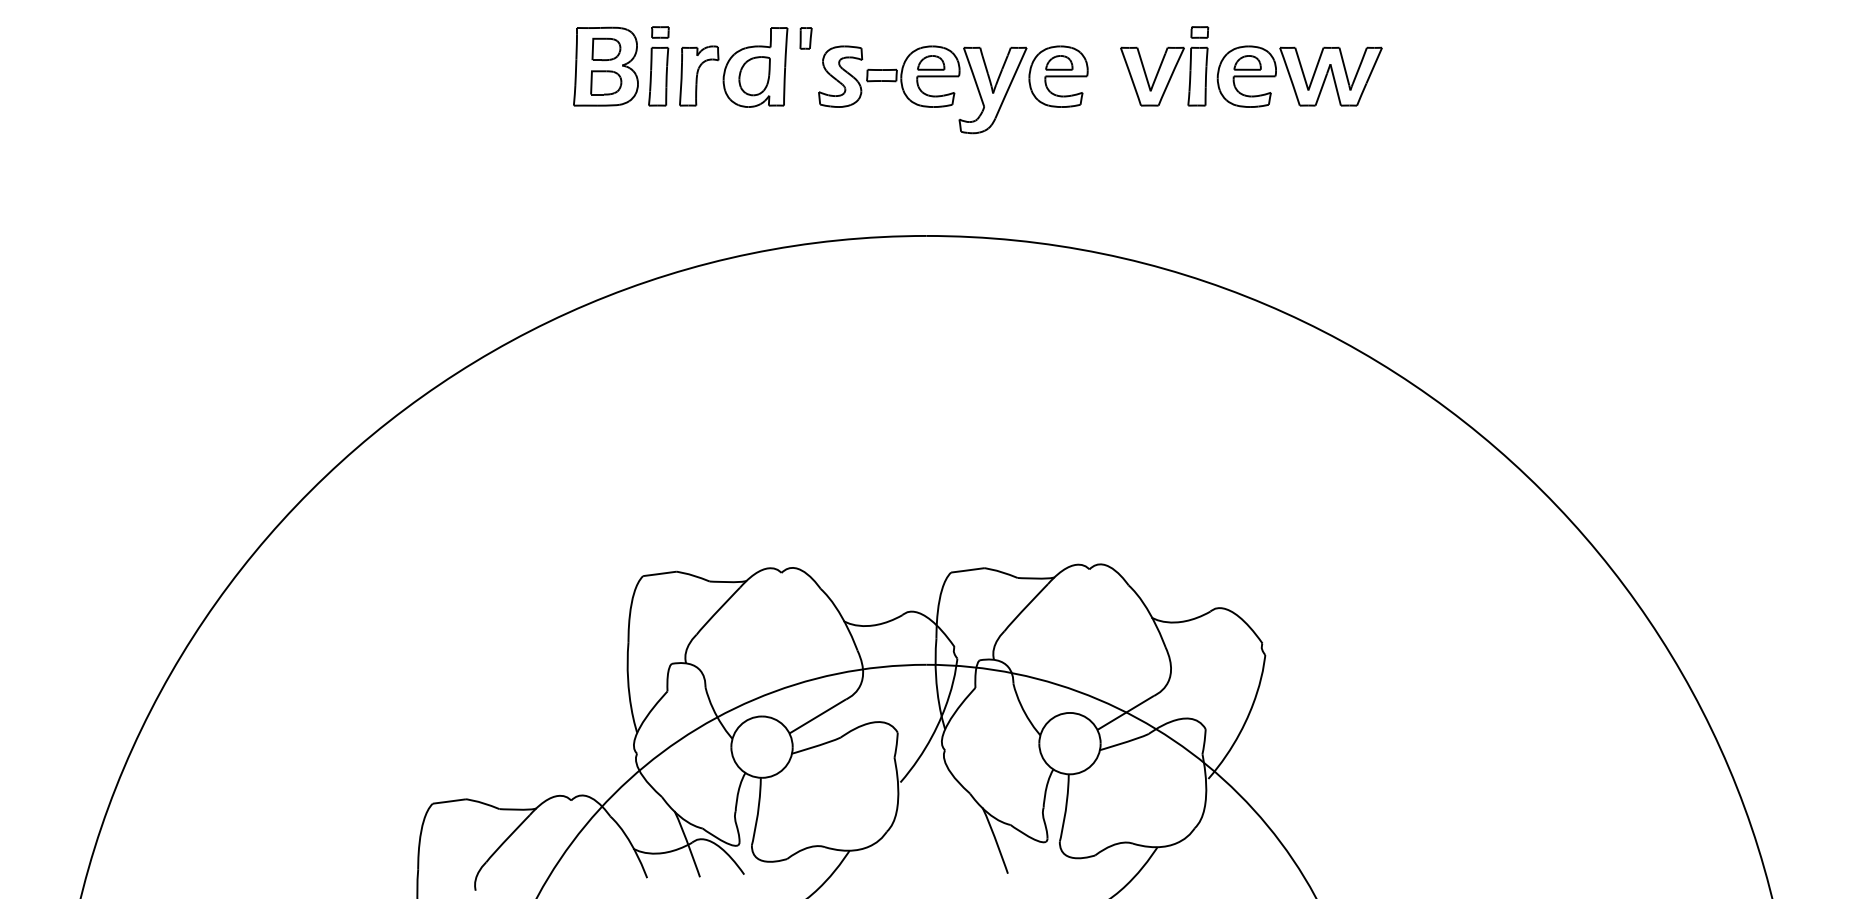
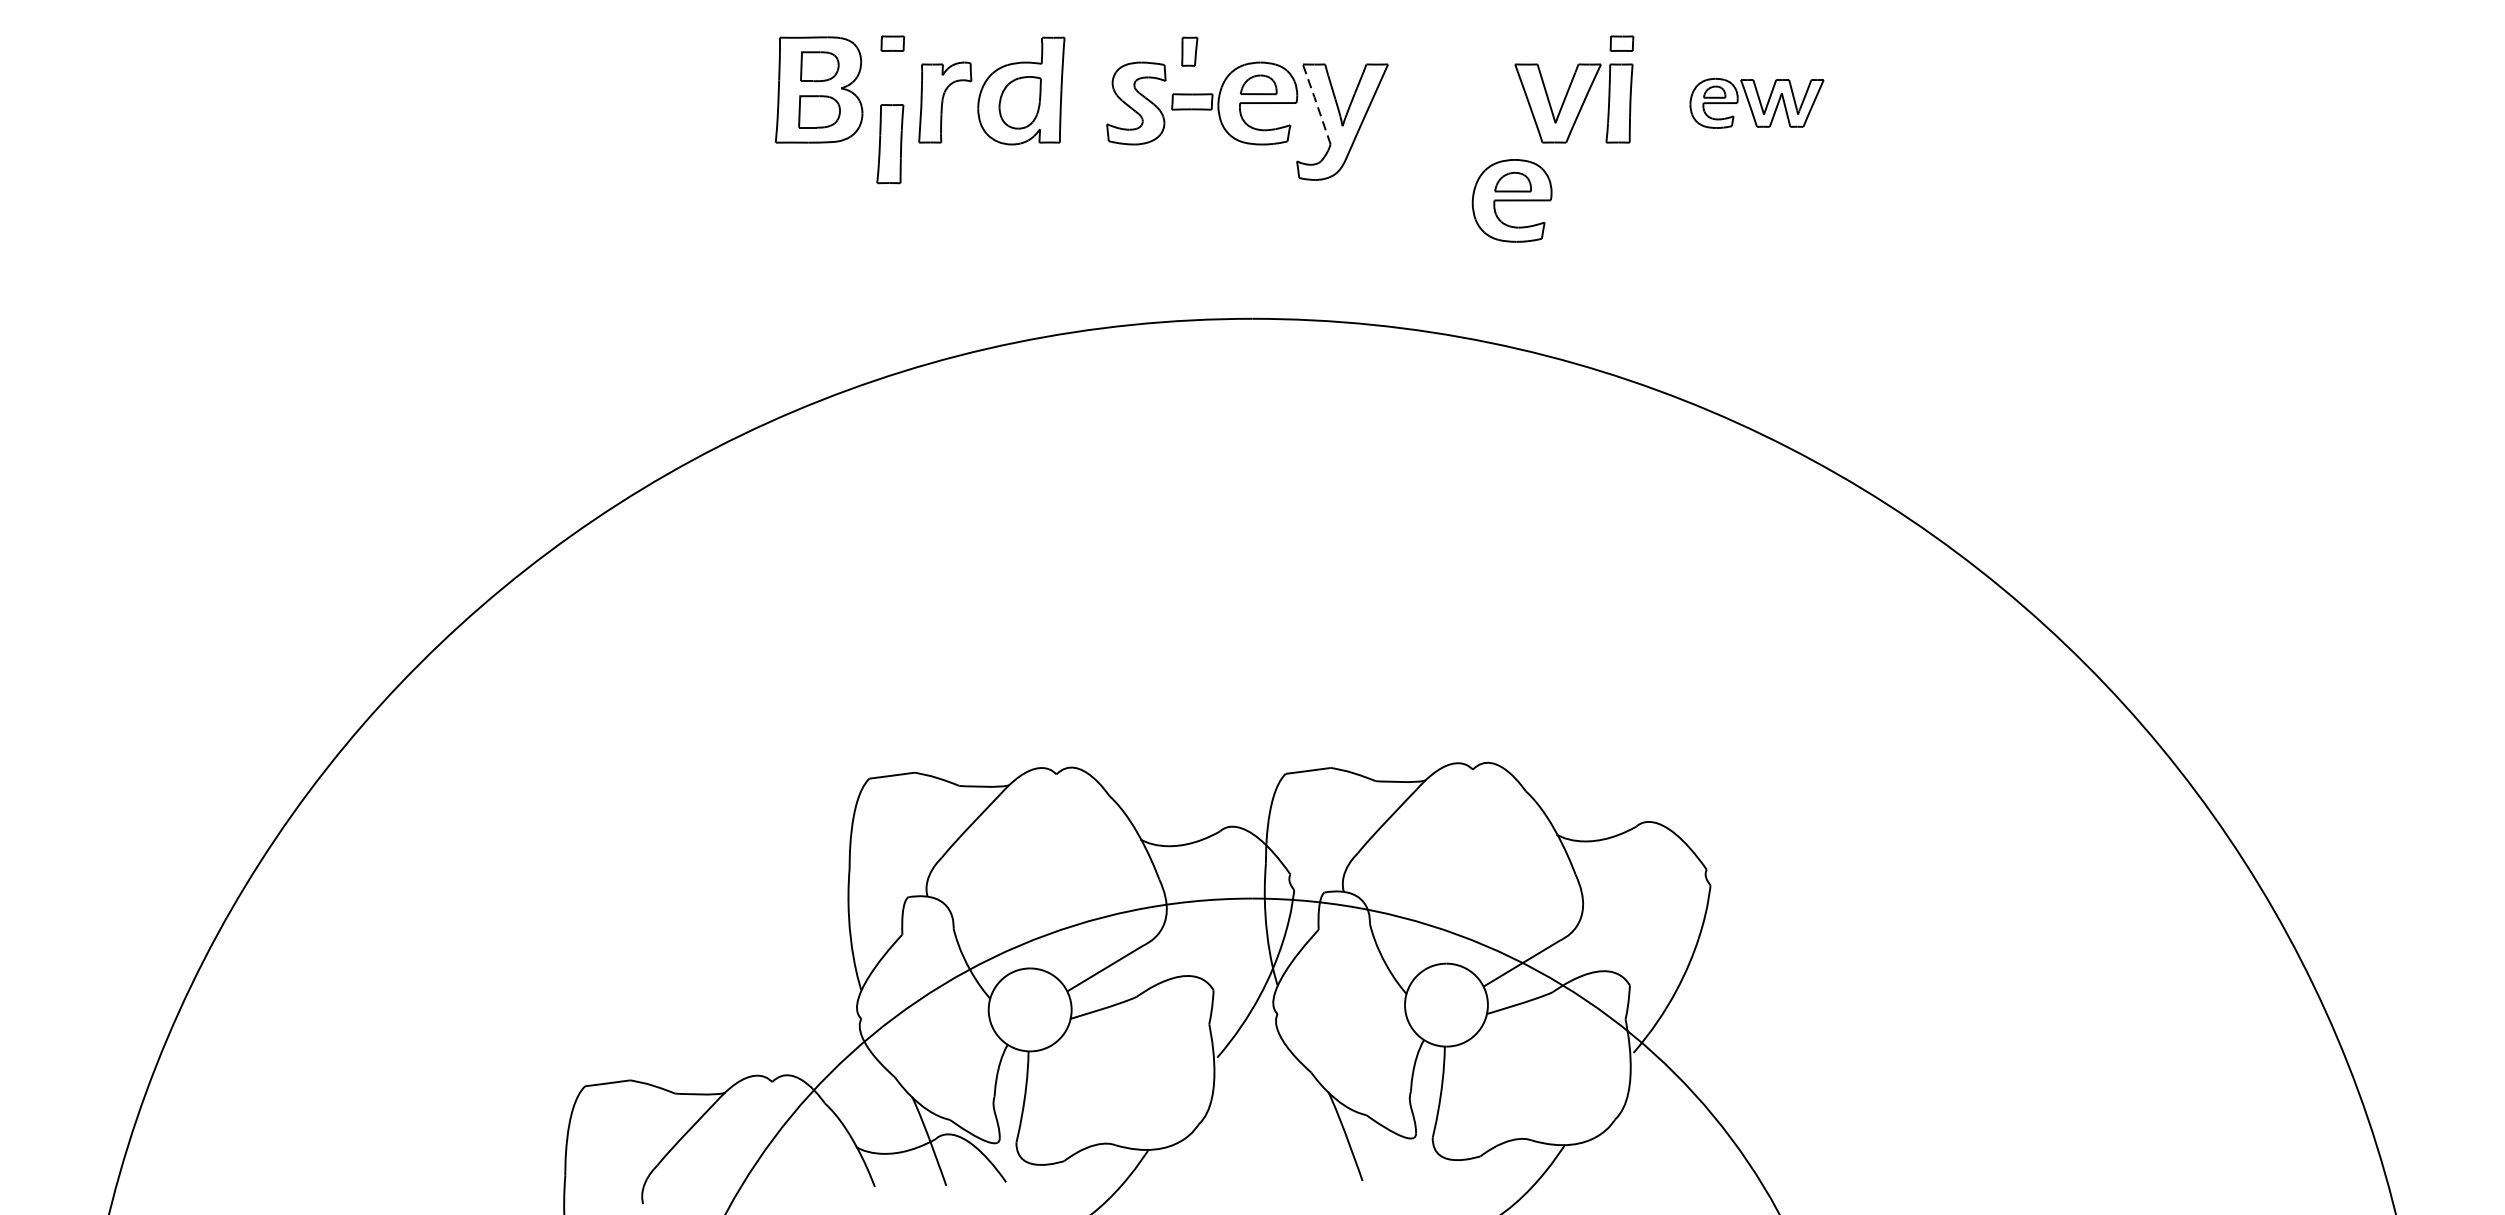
part: (805, 38) -> (1188, 51), moved
part: (658, 76) -> (890, 143), moved
line: (973, 76) -> (1316, 103), solid -> dashed
part: (1058, 76) -> (1512, 200), moved
part: (1299, 76) -> (1756, 103), size x0.6

